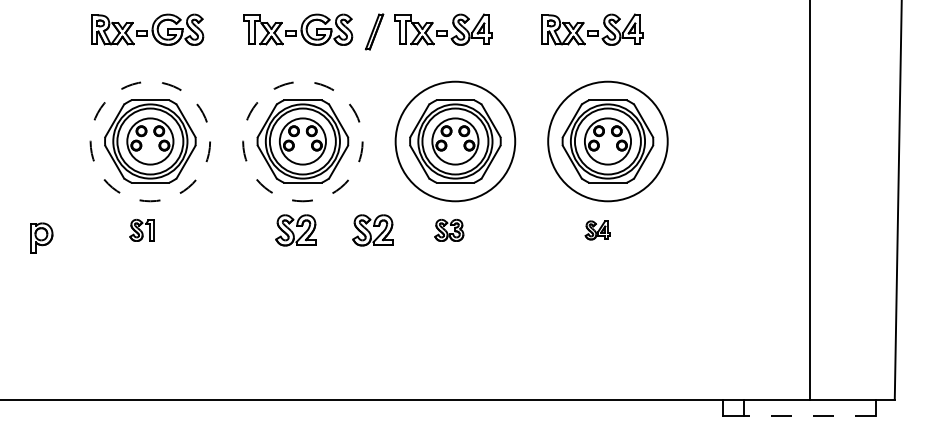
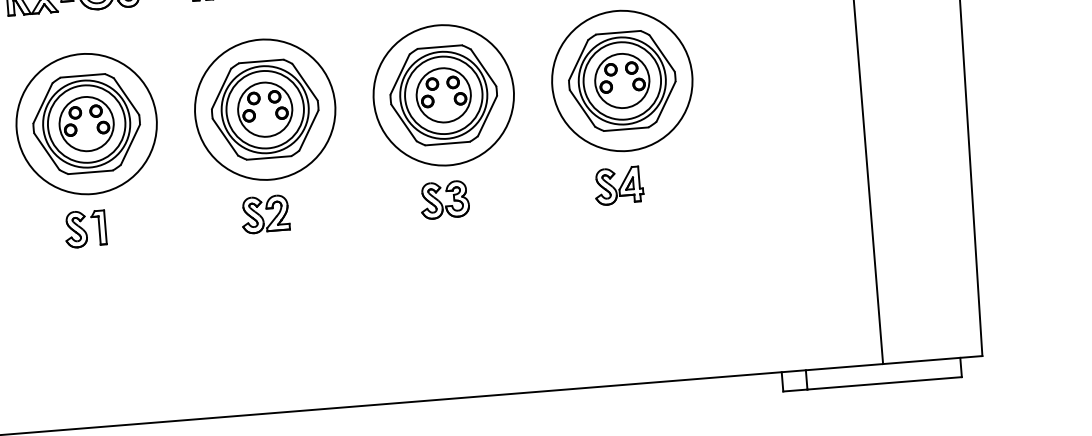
circle: (150, 141) -> (86, 124), dashed -> solid
circle: (302, 141) -> (264, 109), dashed -> solid
part: (141, 230) -> (84, 229), size x1.43
part: (372, 230) -> (355, 207), removed
part: (449, 230) -> (445, 200), size x1.43
part: (597, 230) -> (618, 186), size x1.67
line: (809, 416) -> (884, 383), dashed -> solid

